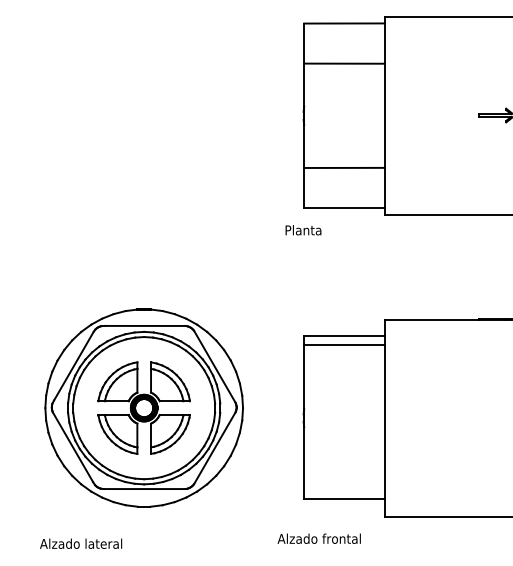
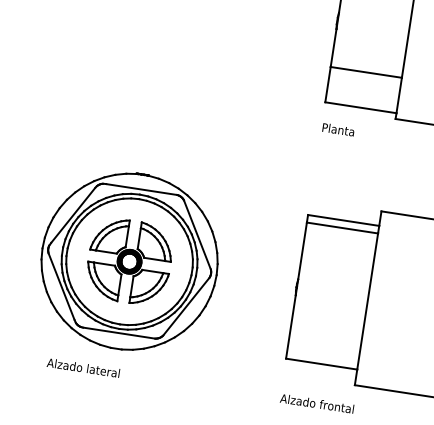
text: (303, 230) -> (338, 129), moved
part: (143, 407) -> (129, 261), moved
text: (318, 538) -> (316, 403), moved

